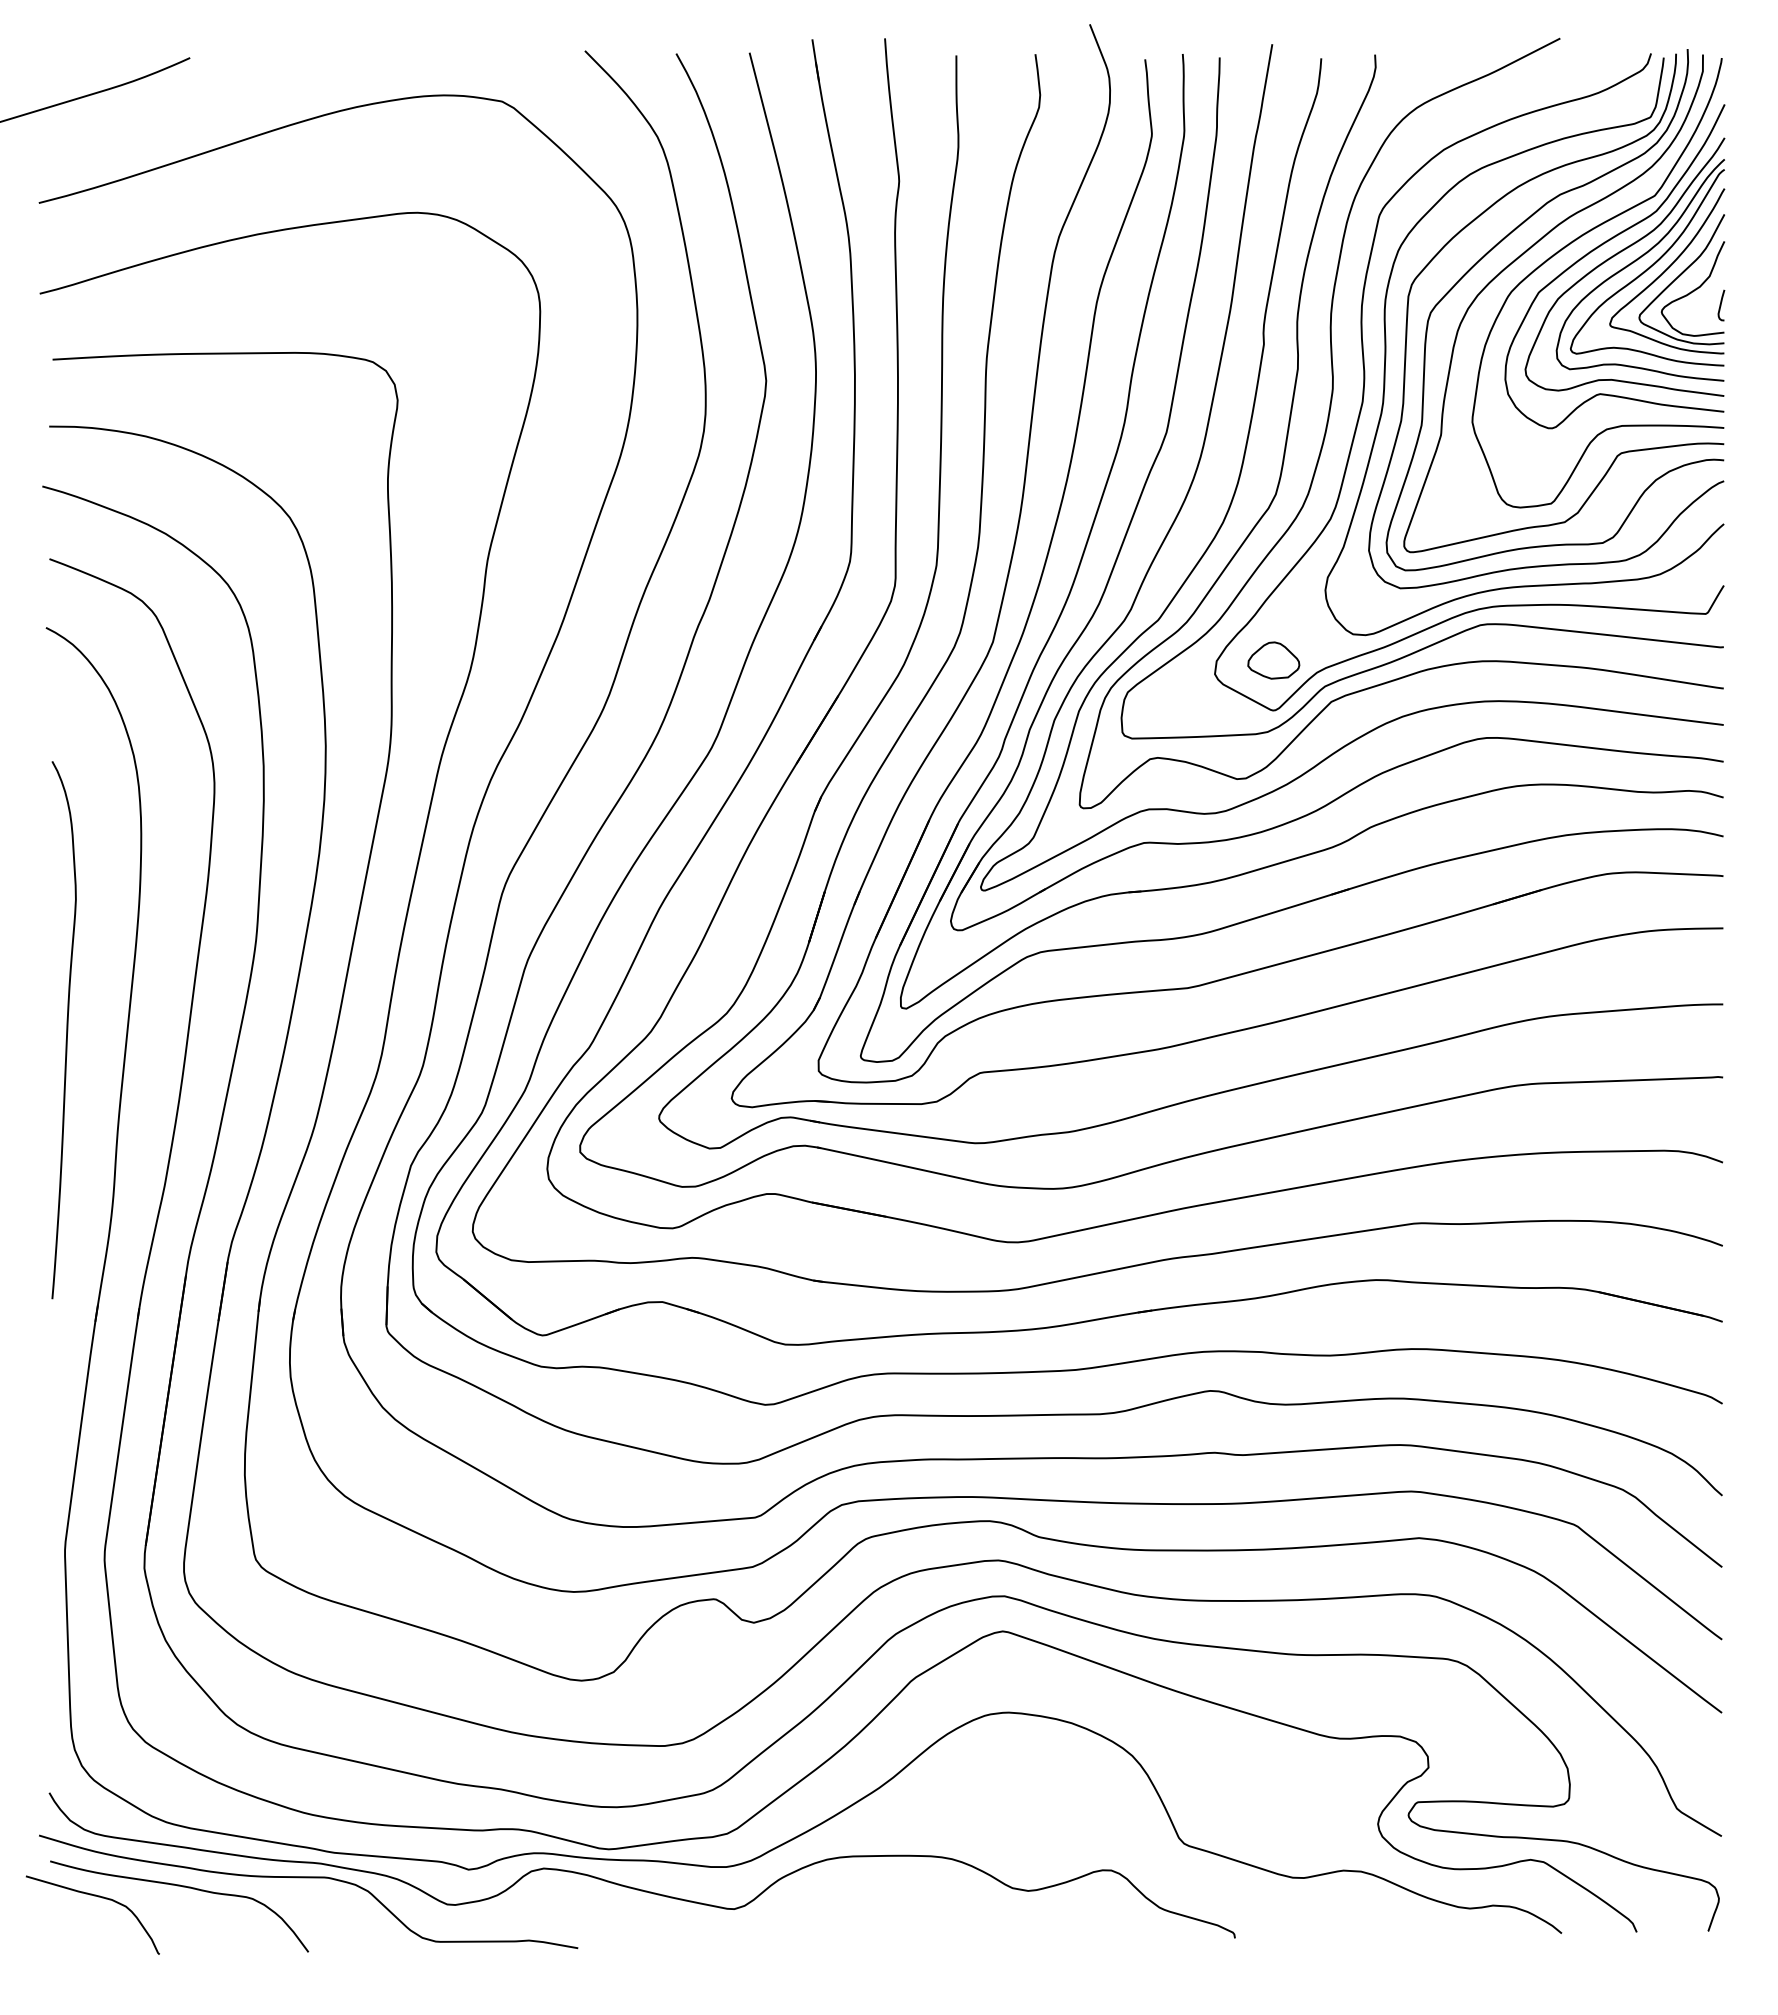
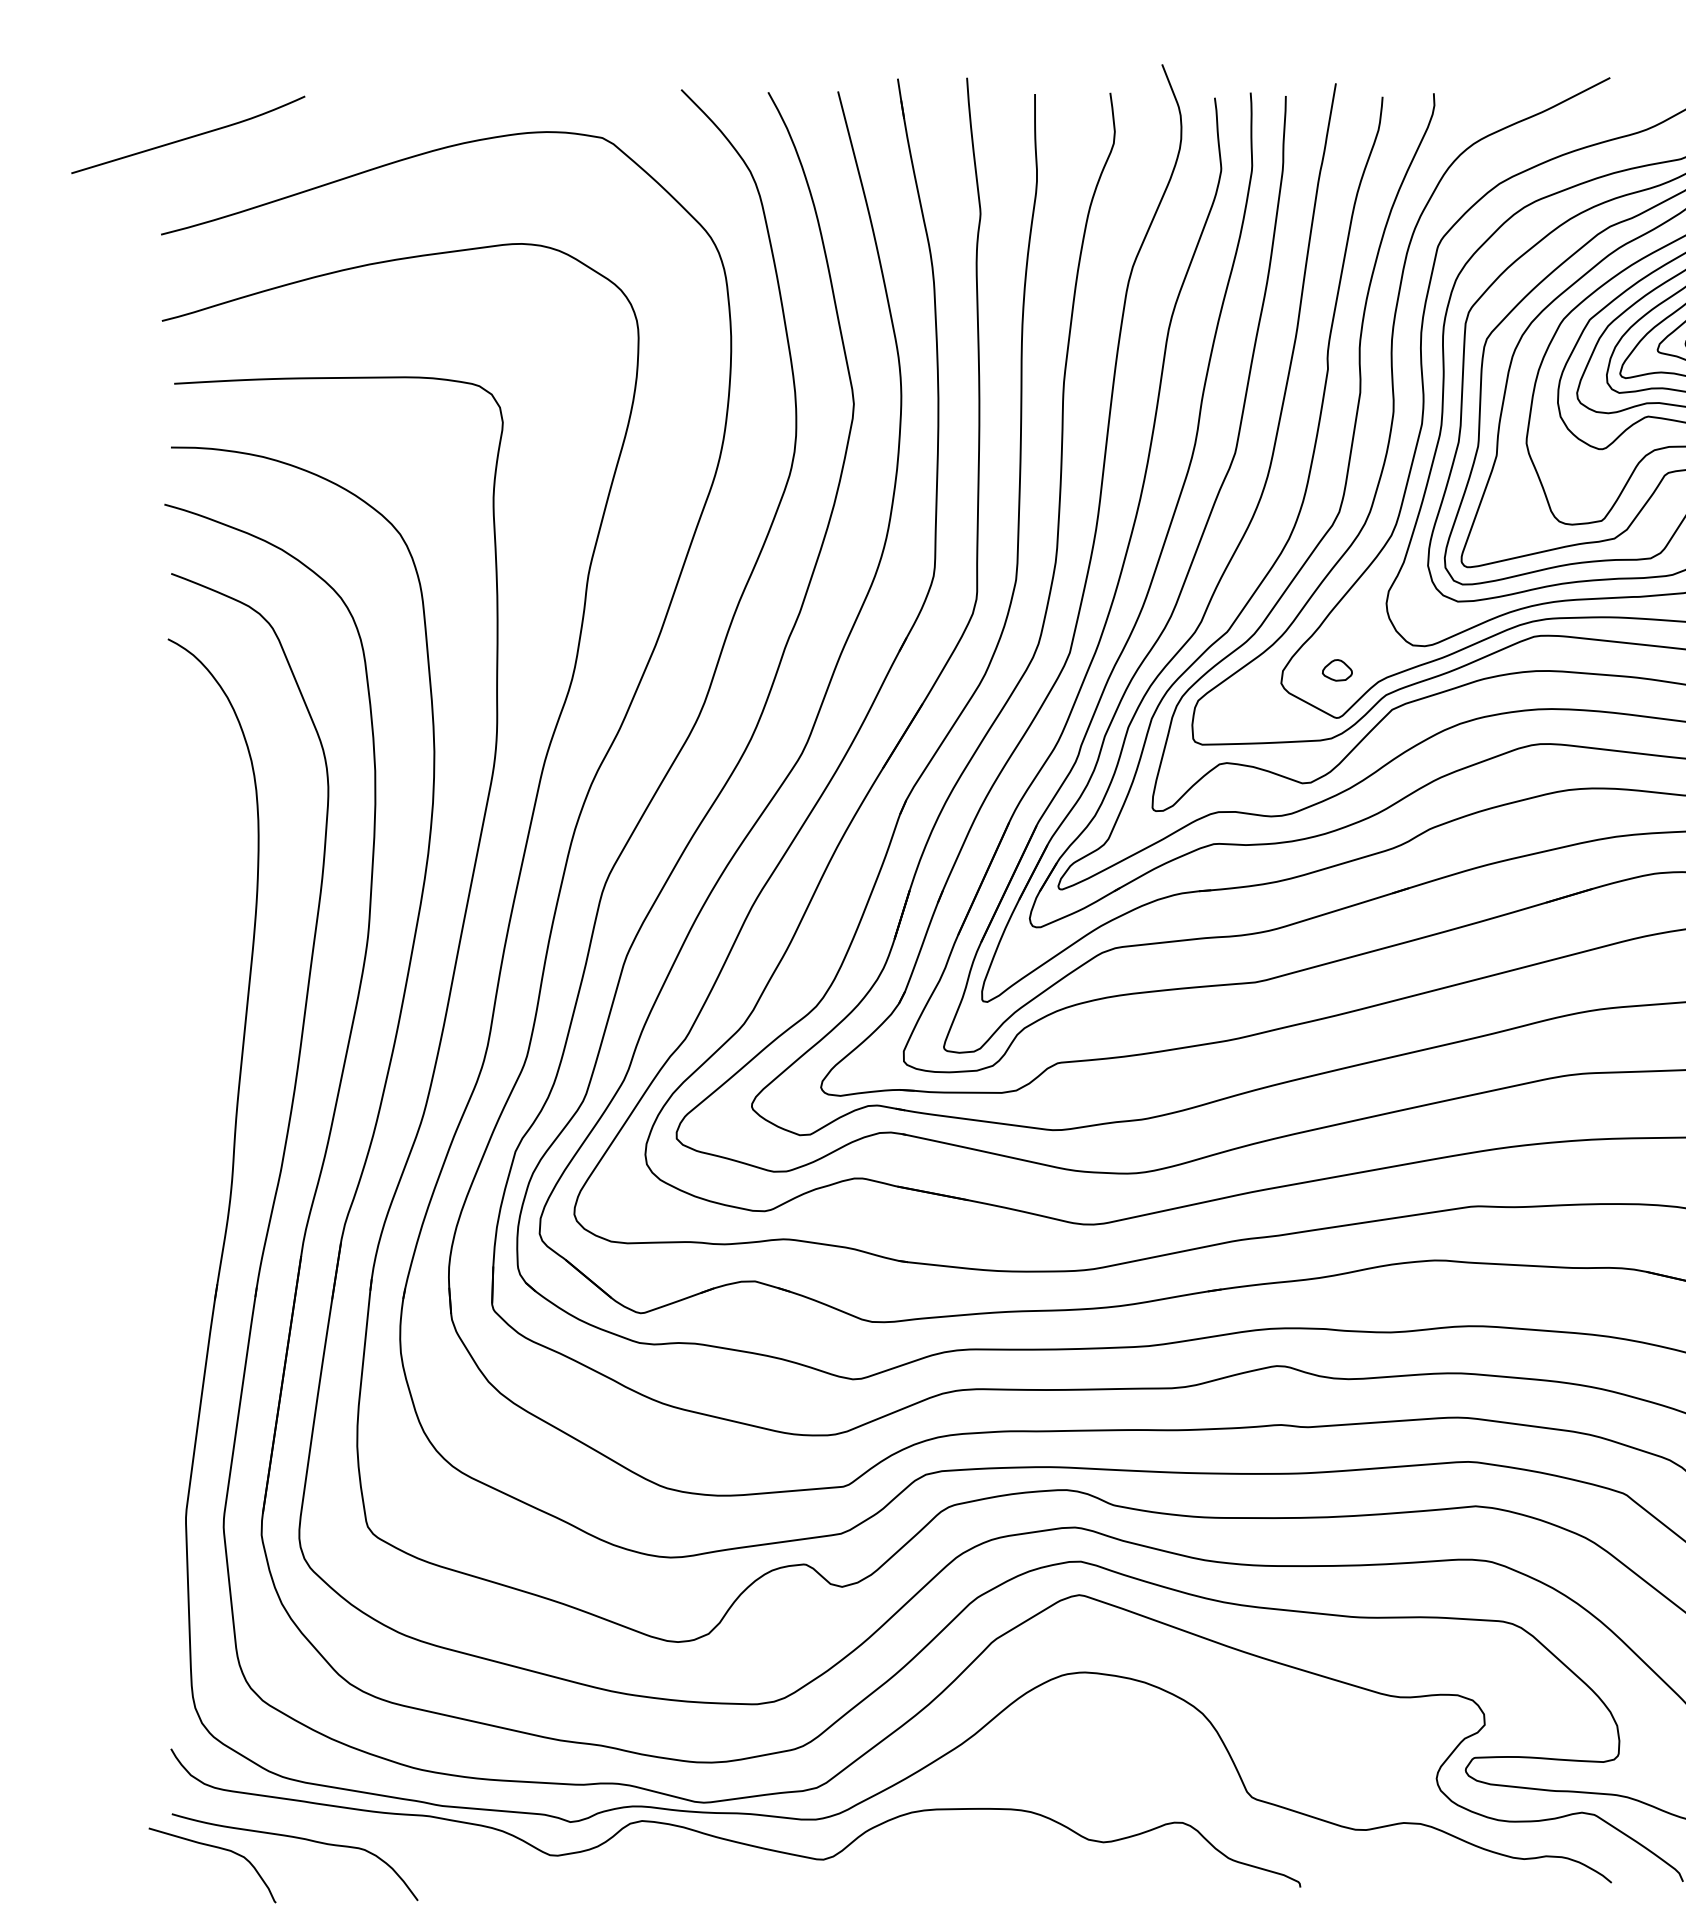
part: (1273, 660) -> (1337, 670), size x0.6
curve: (66, 1030) -> (187, 1022), removed
curve: (308, 1878) -> (417, 1830), removed

